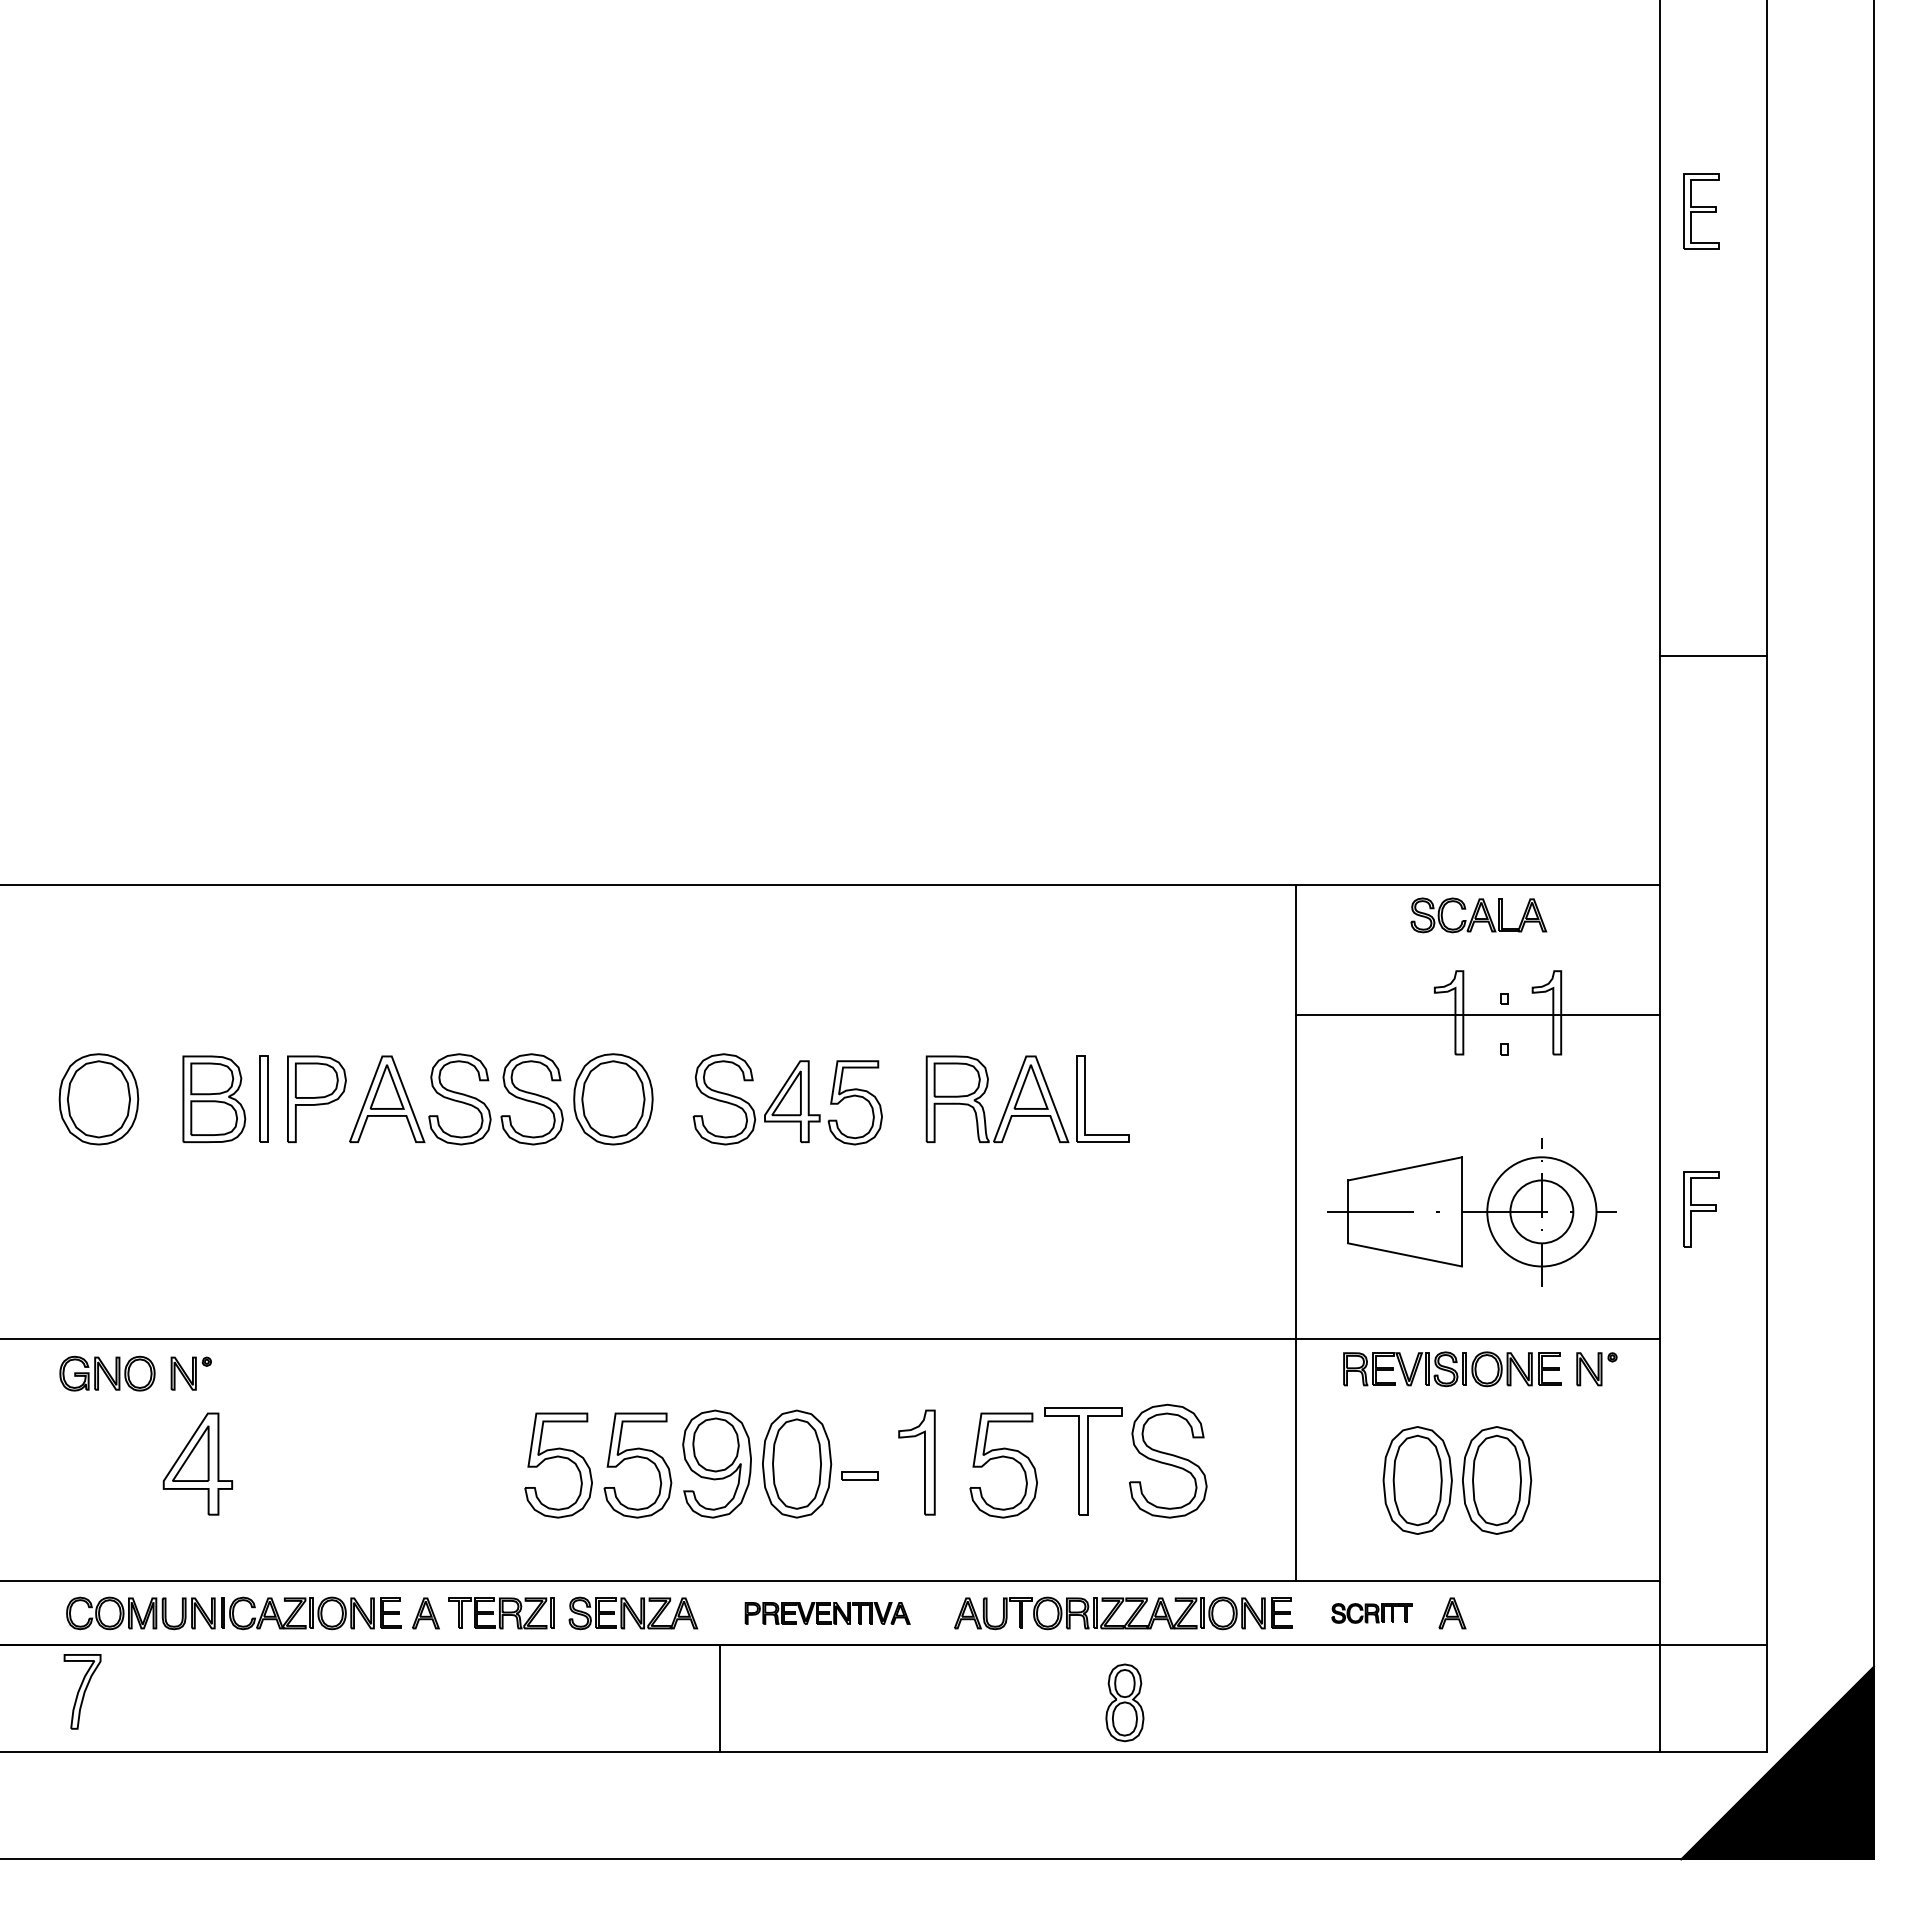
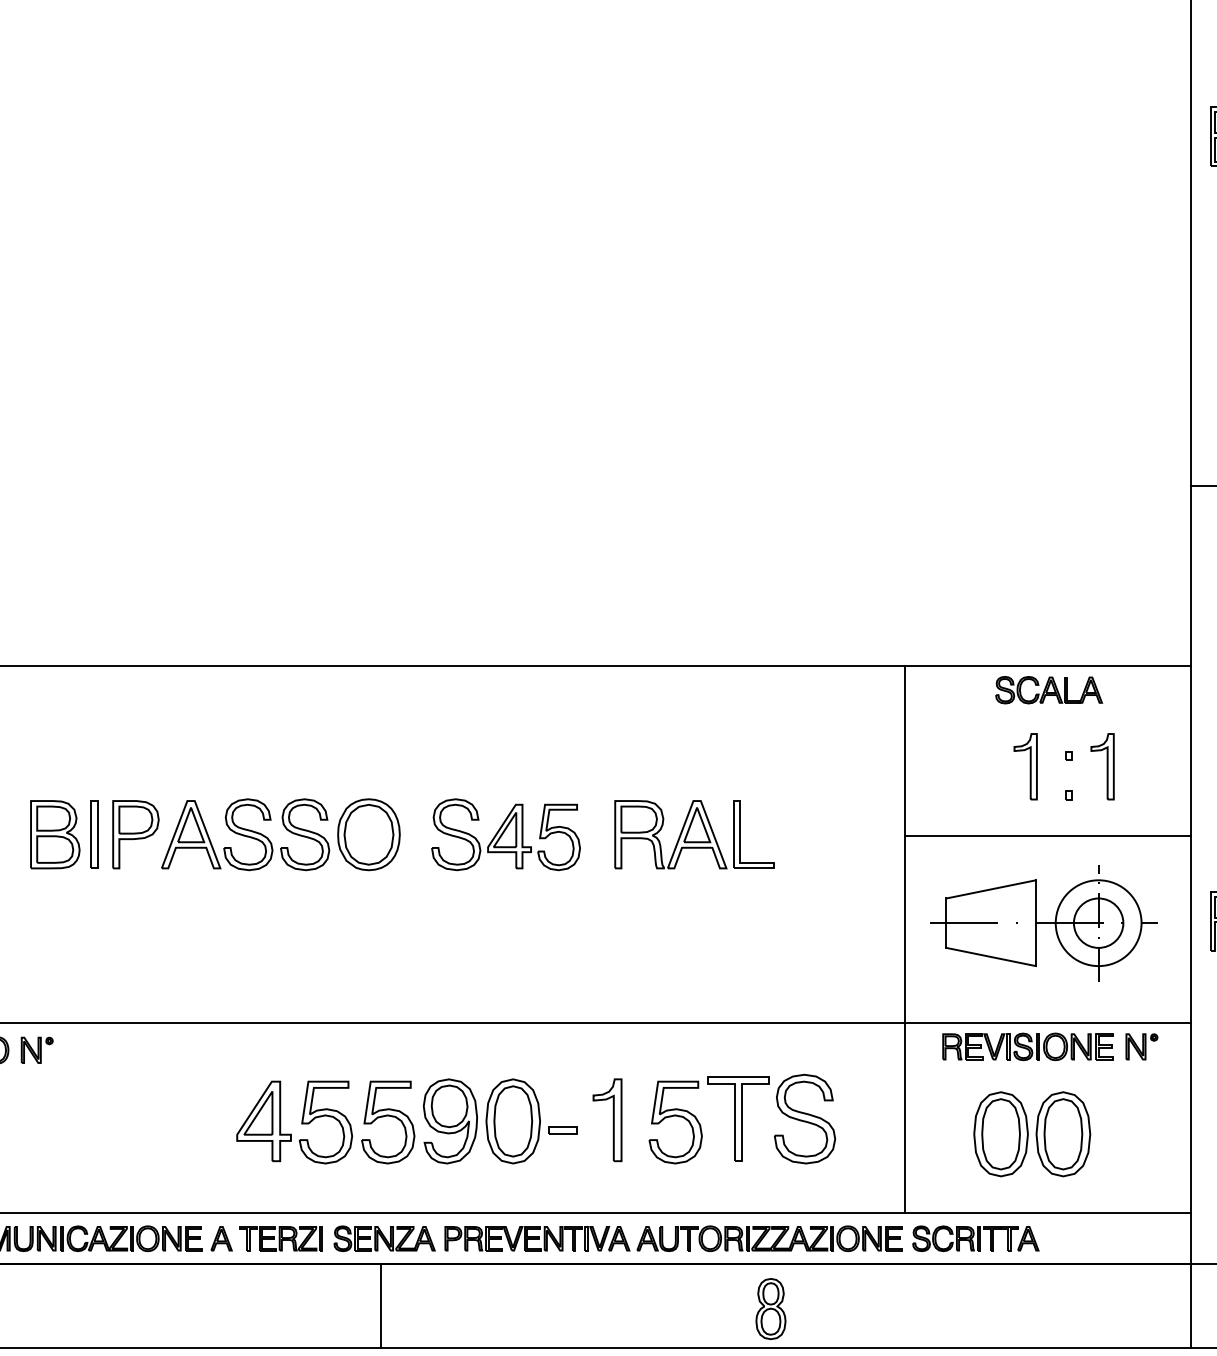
line: (1477, 1015) -> (1048, 836), moved
part: (197, 1463) -> (263, 1120), moved
part: (827, 1613) -> (537, 1238), size x1.43
part: (1371, 1613) -> (964, 1238), size x1.67
line: (719, 1698) -> (380, 1305), moved

